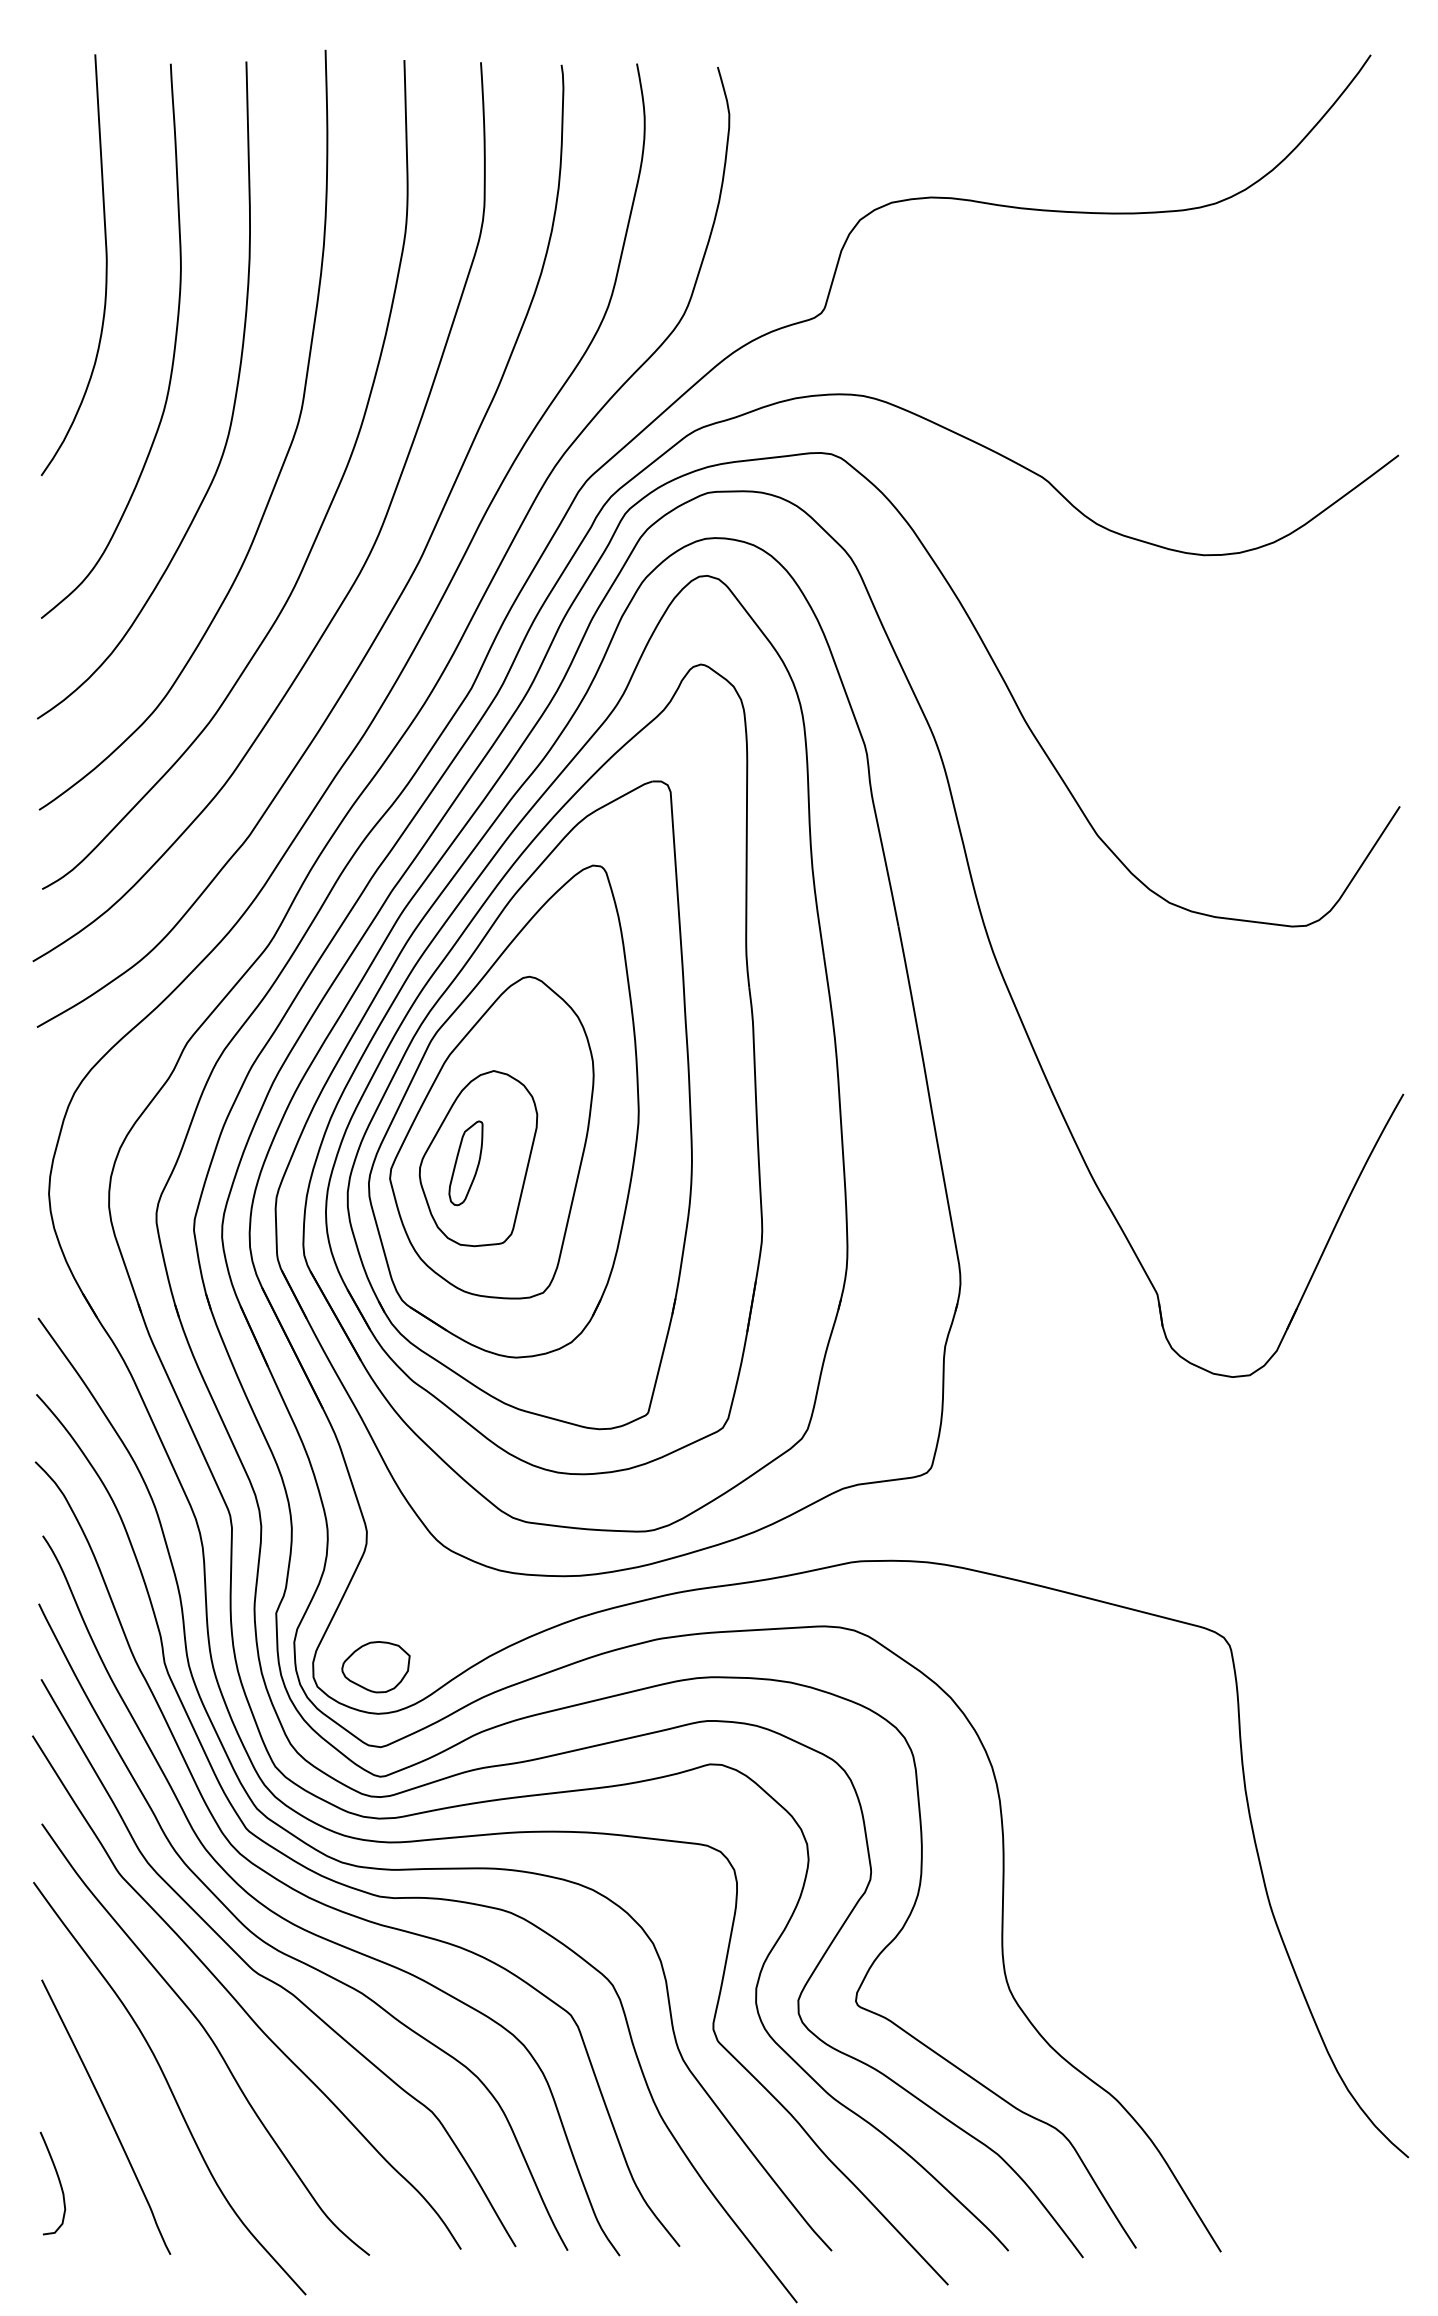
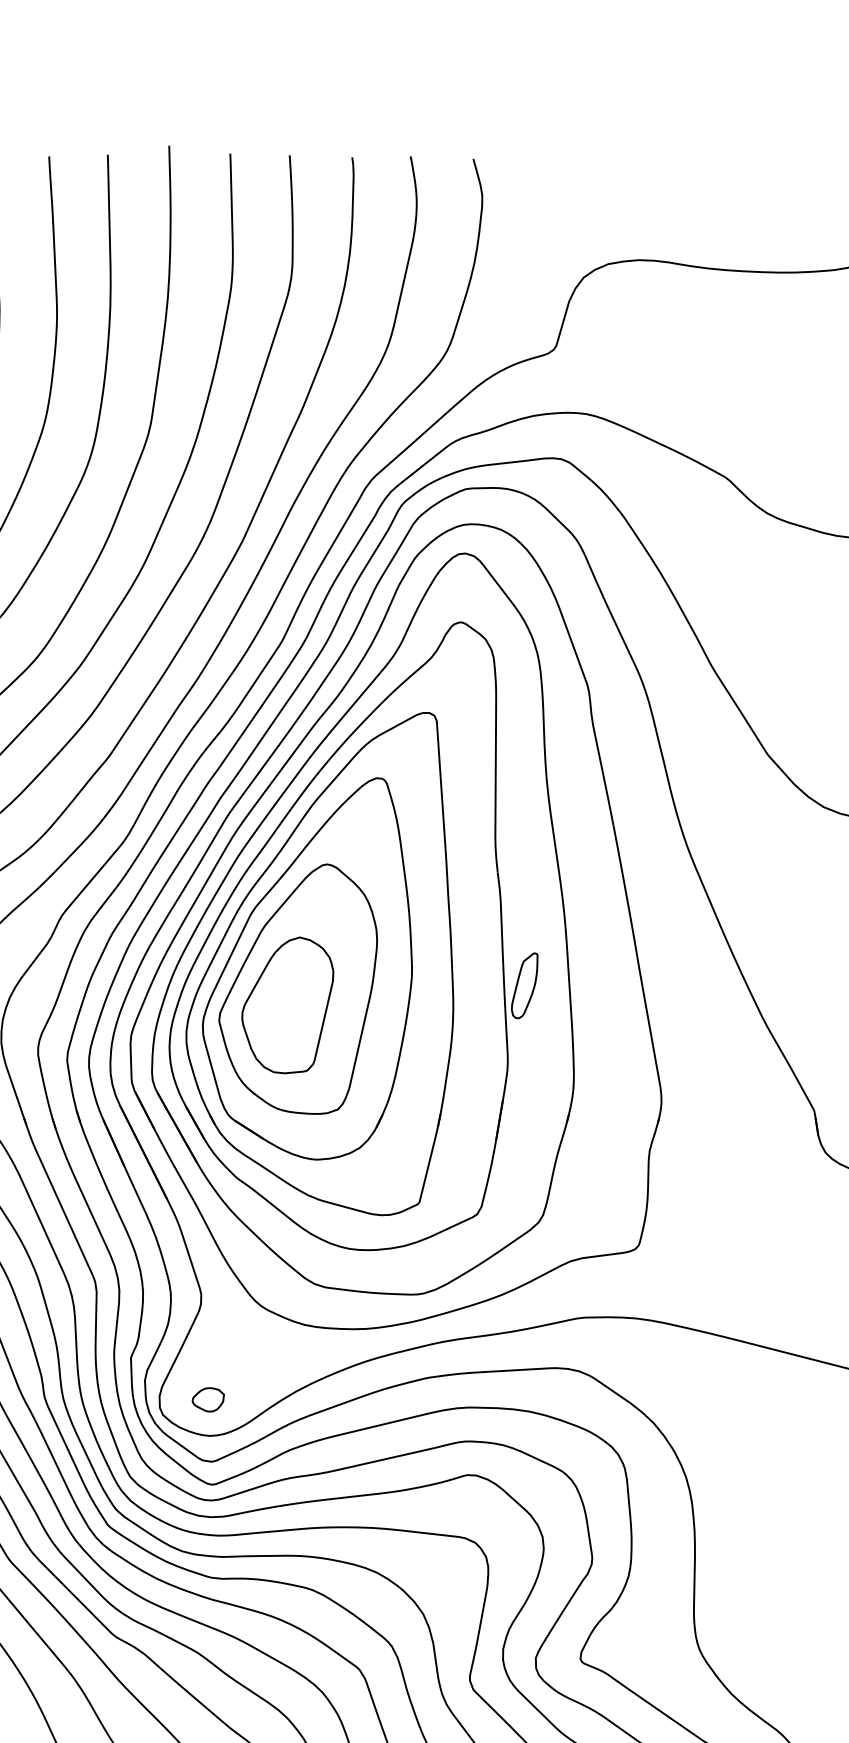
part: (465, 1163) -> (524, 985), moved
part: (375, 1667) -> (207, 1400), size x0.6

